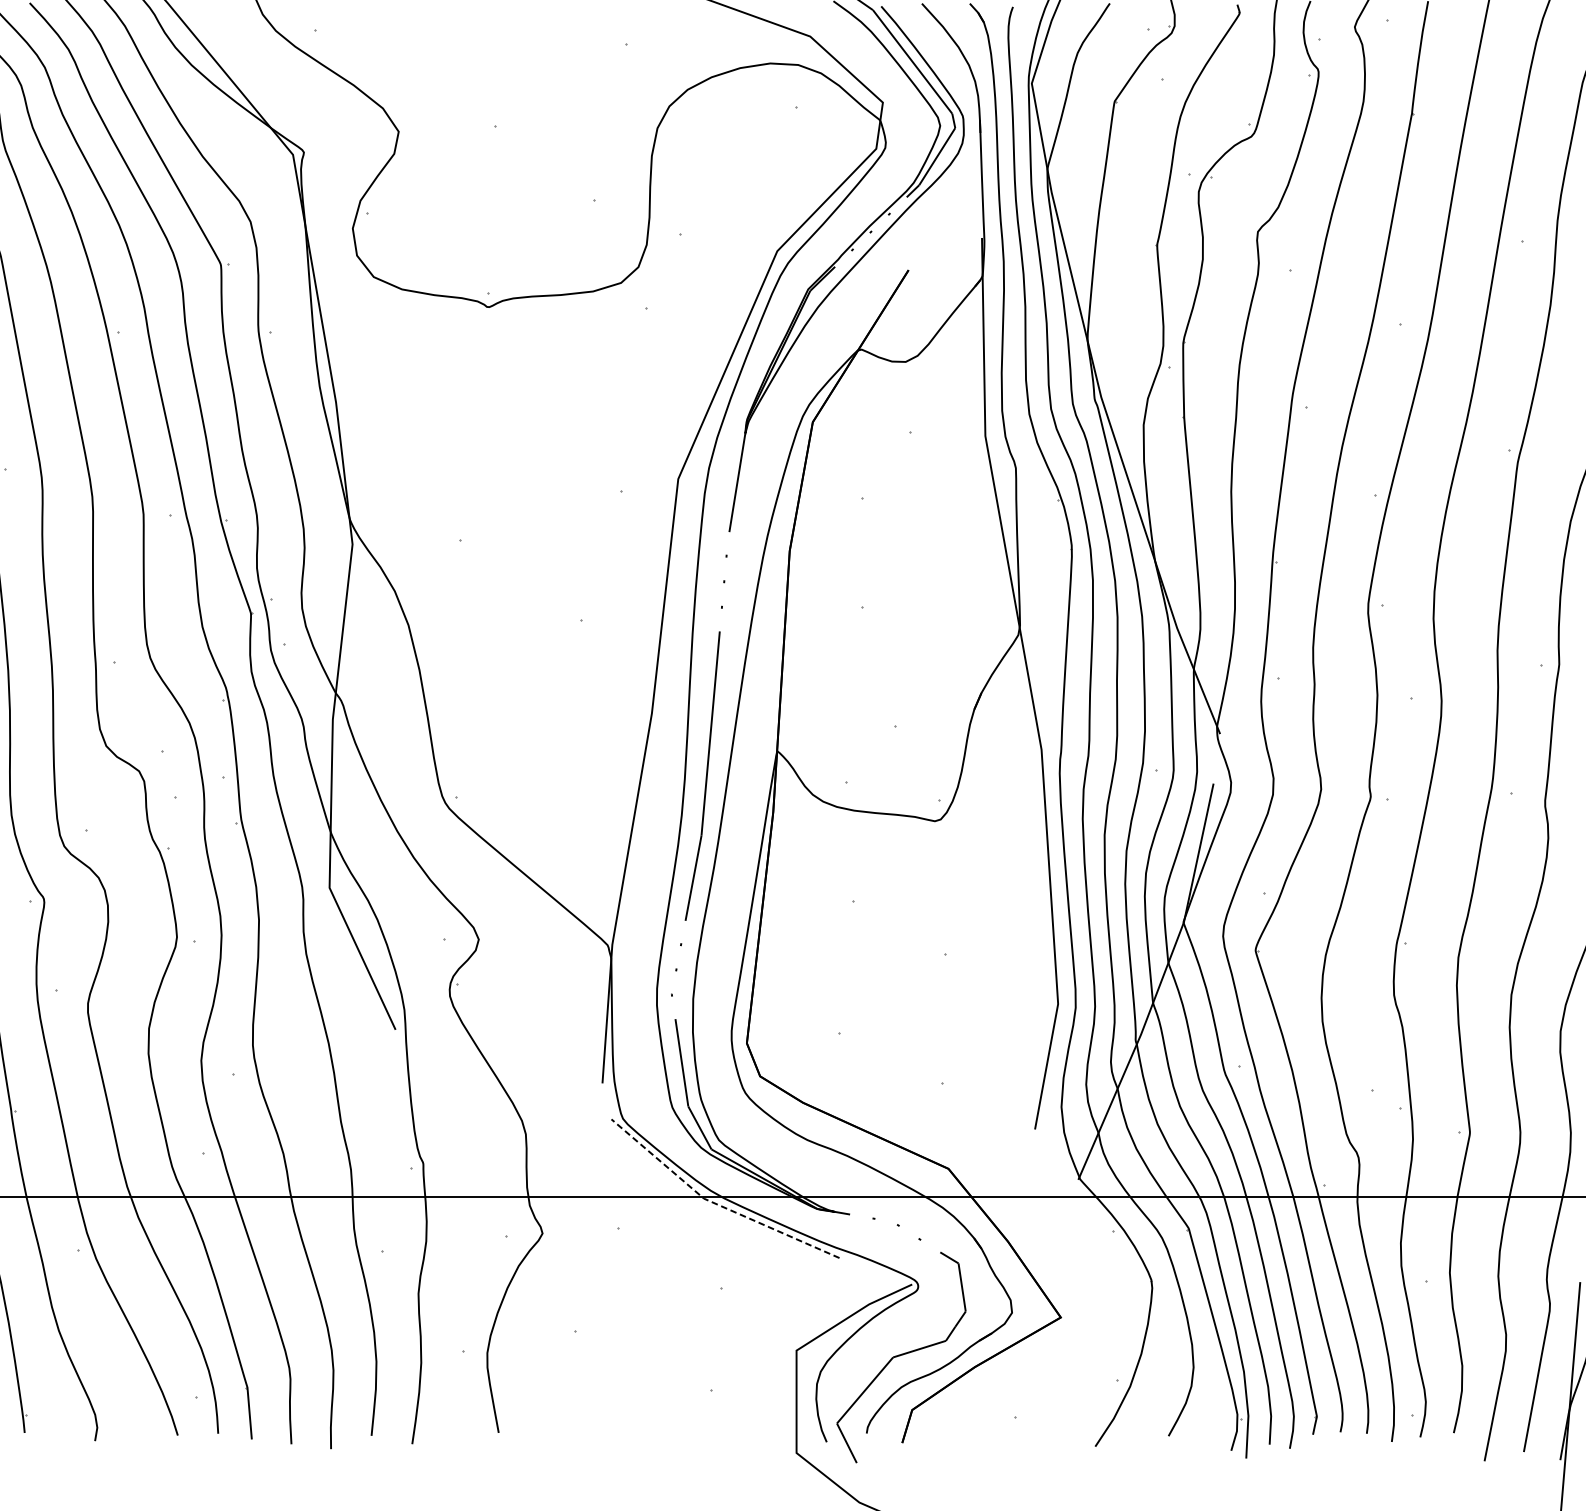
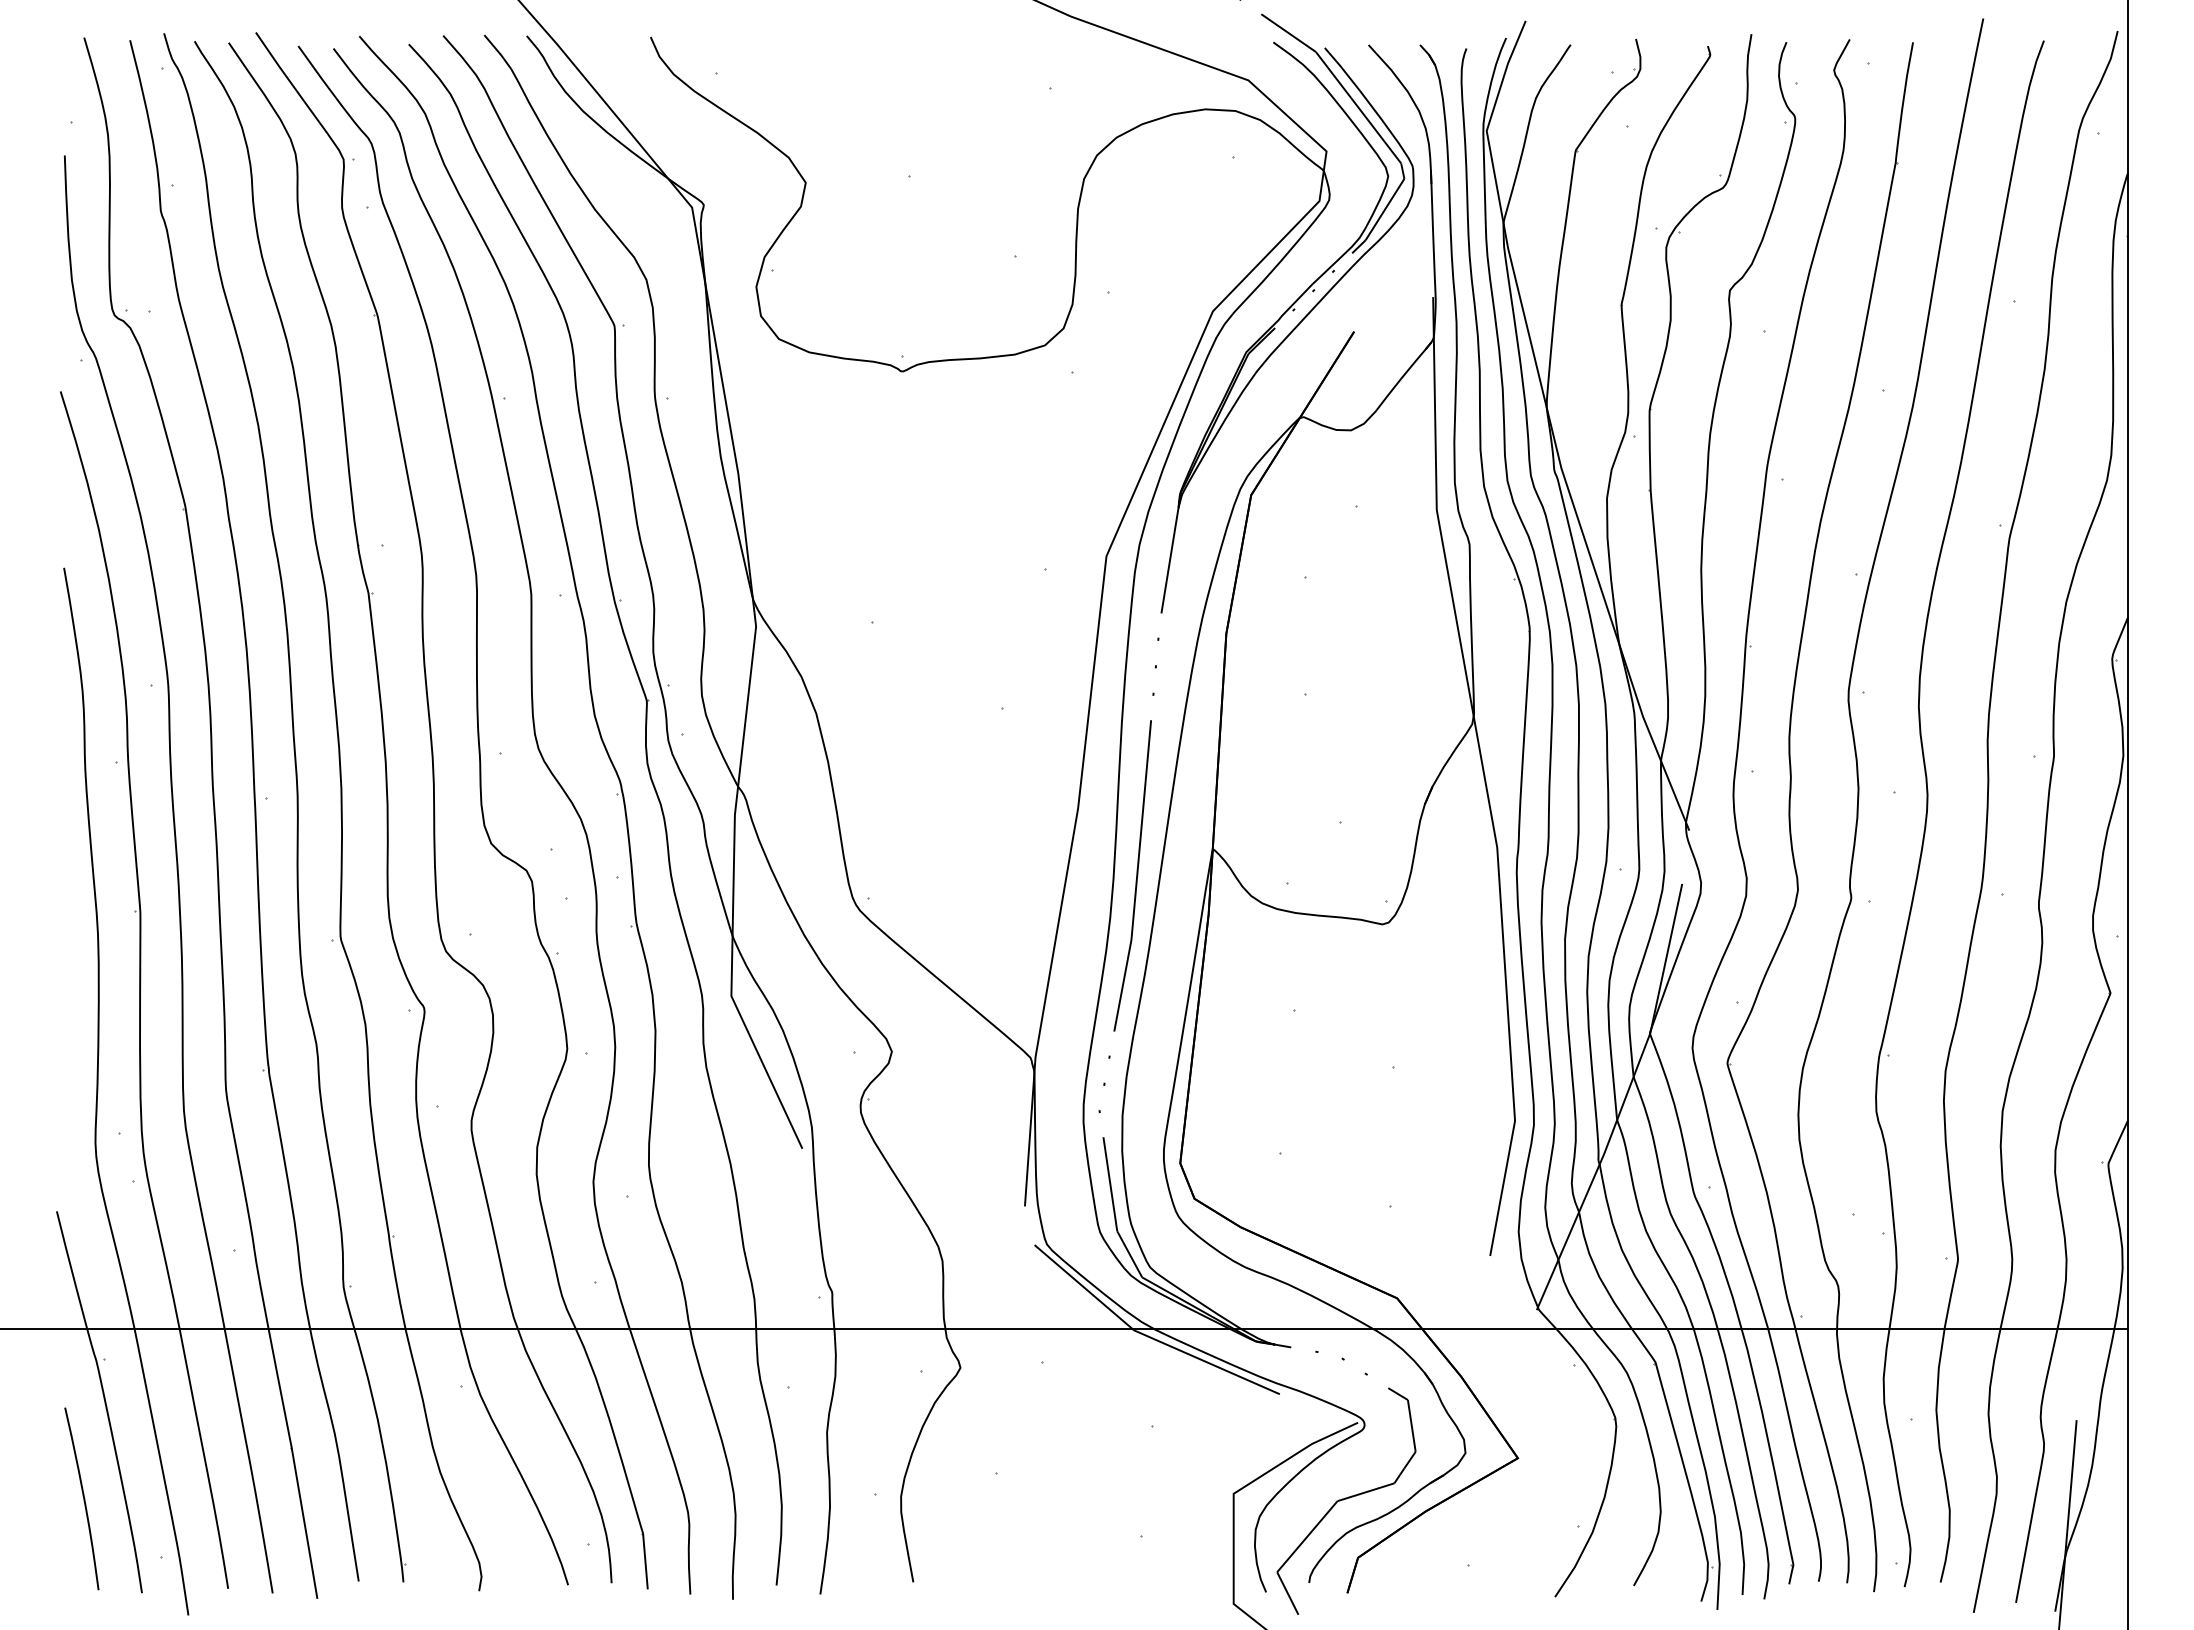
line: (714, 1203) -> (1145, 1335), dashed -> solid

